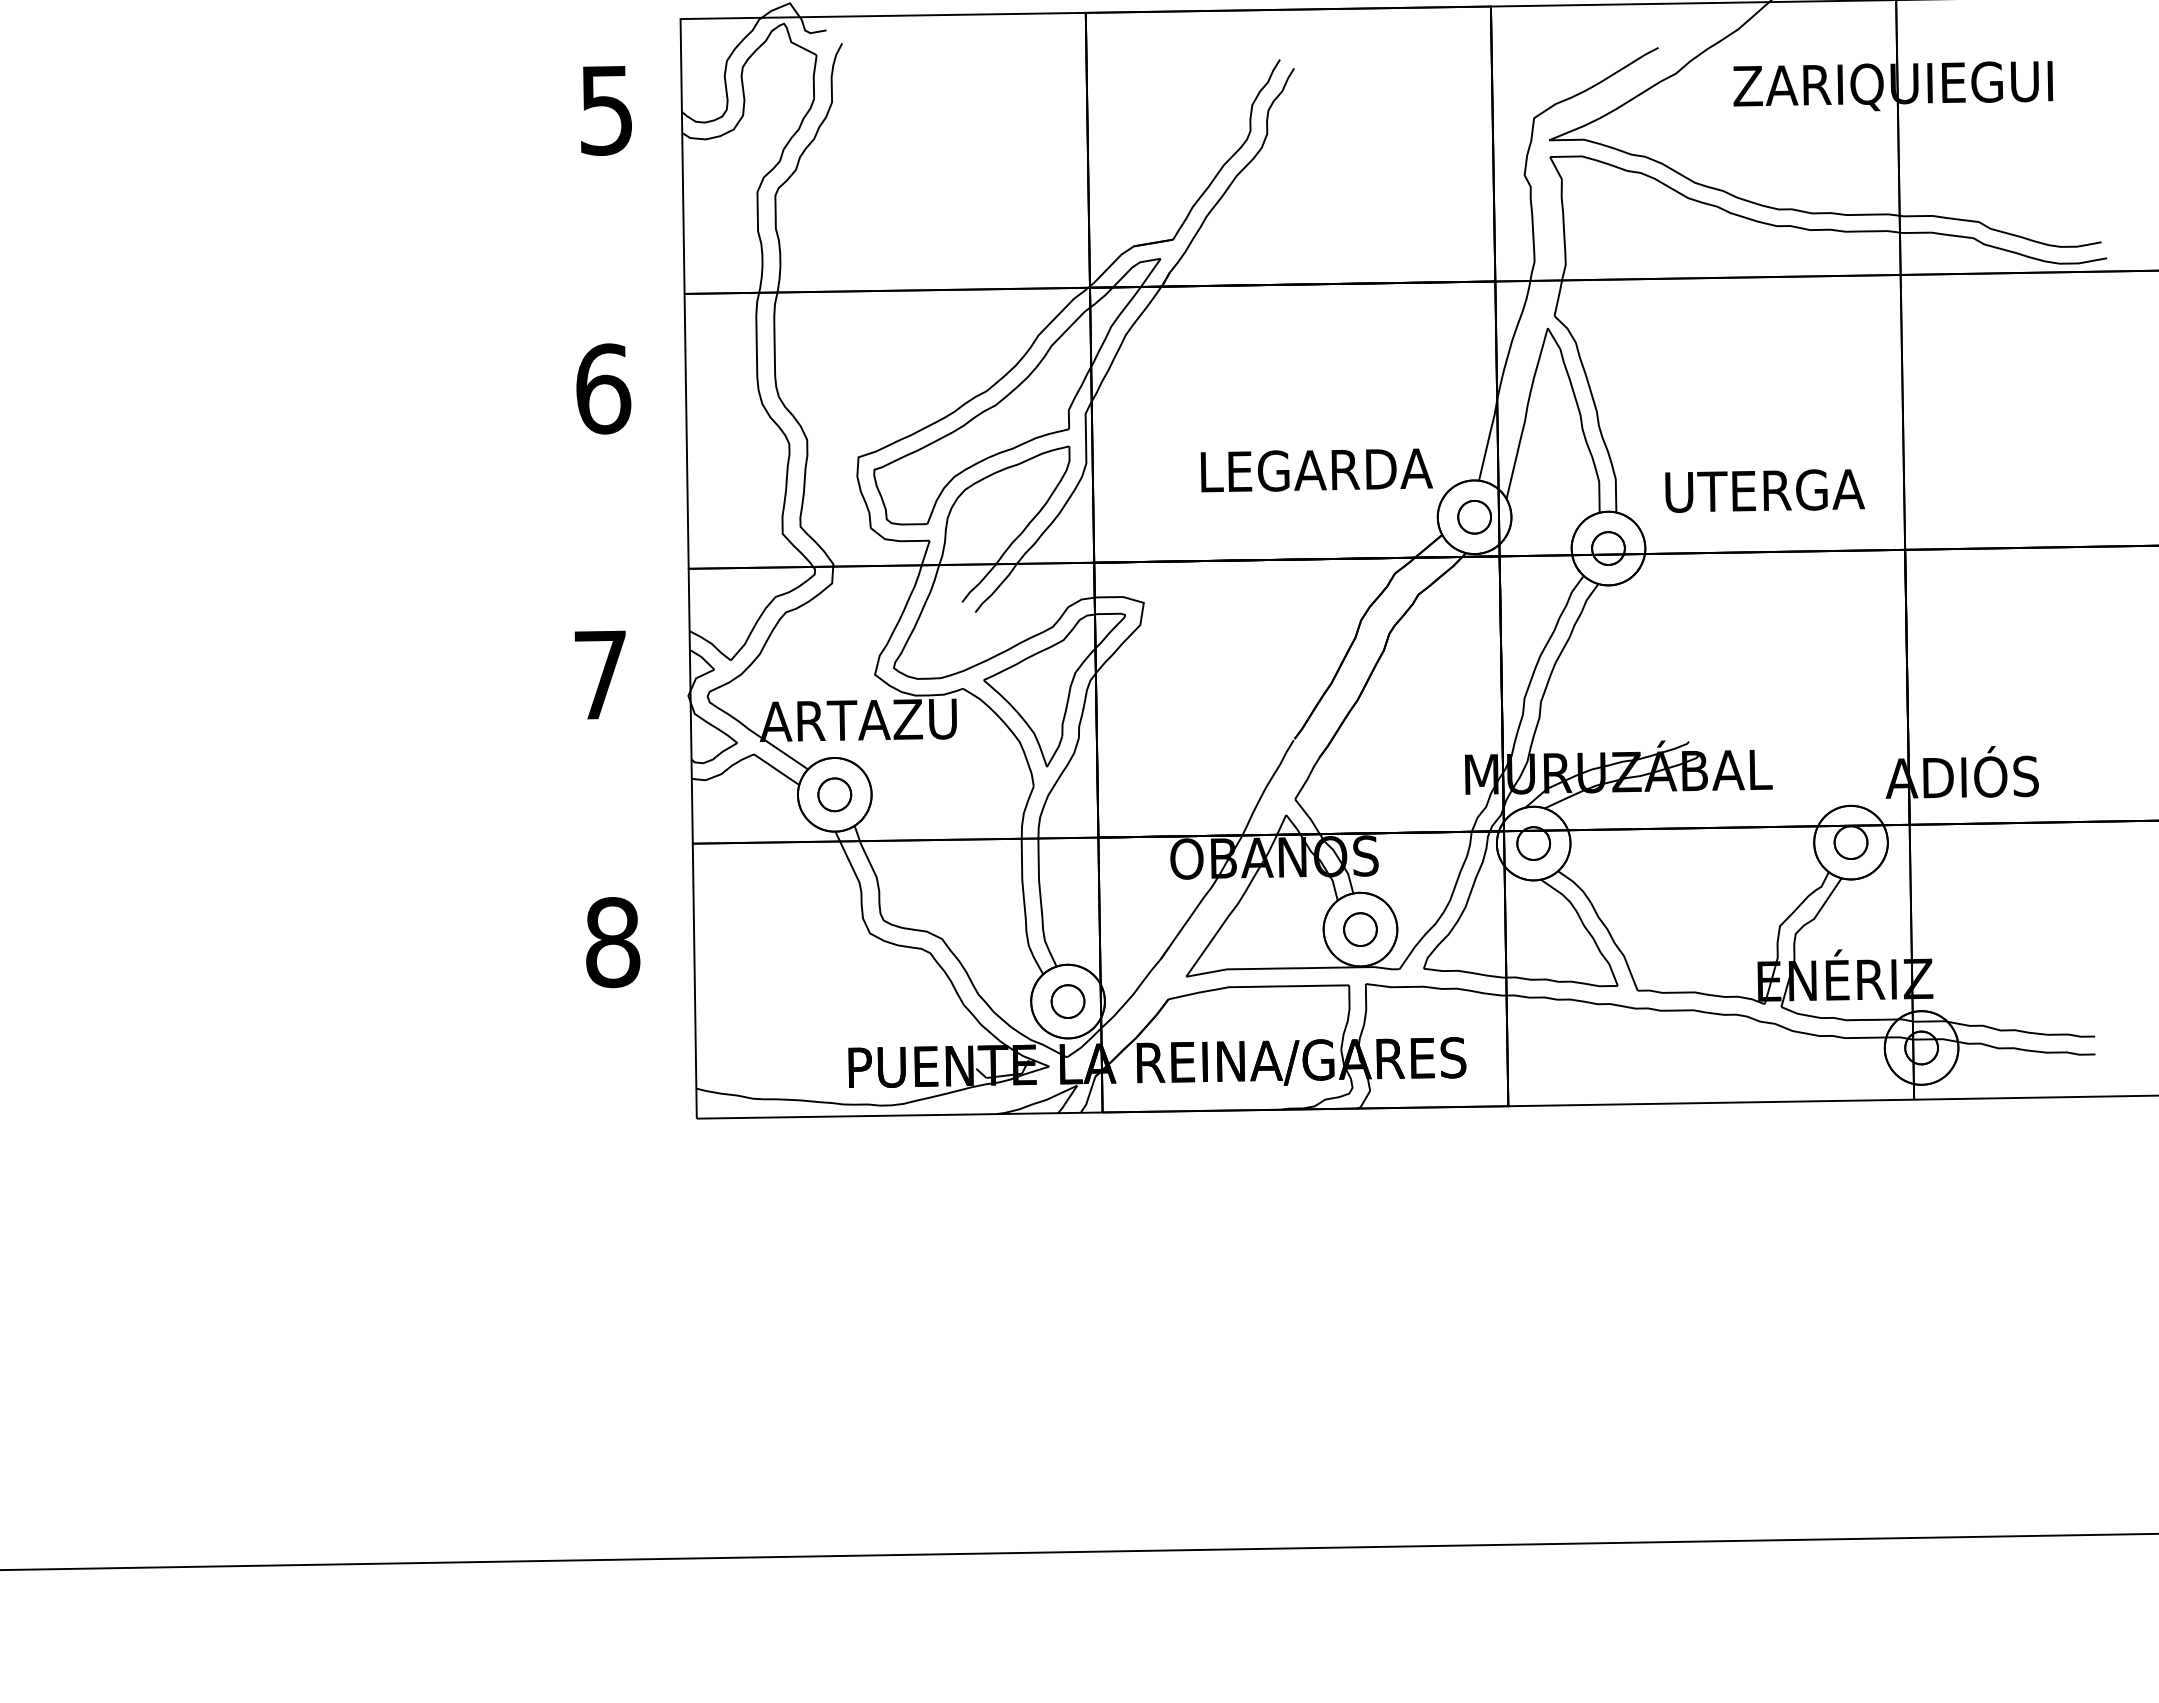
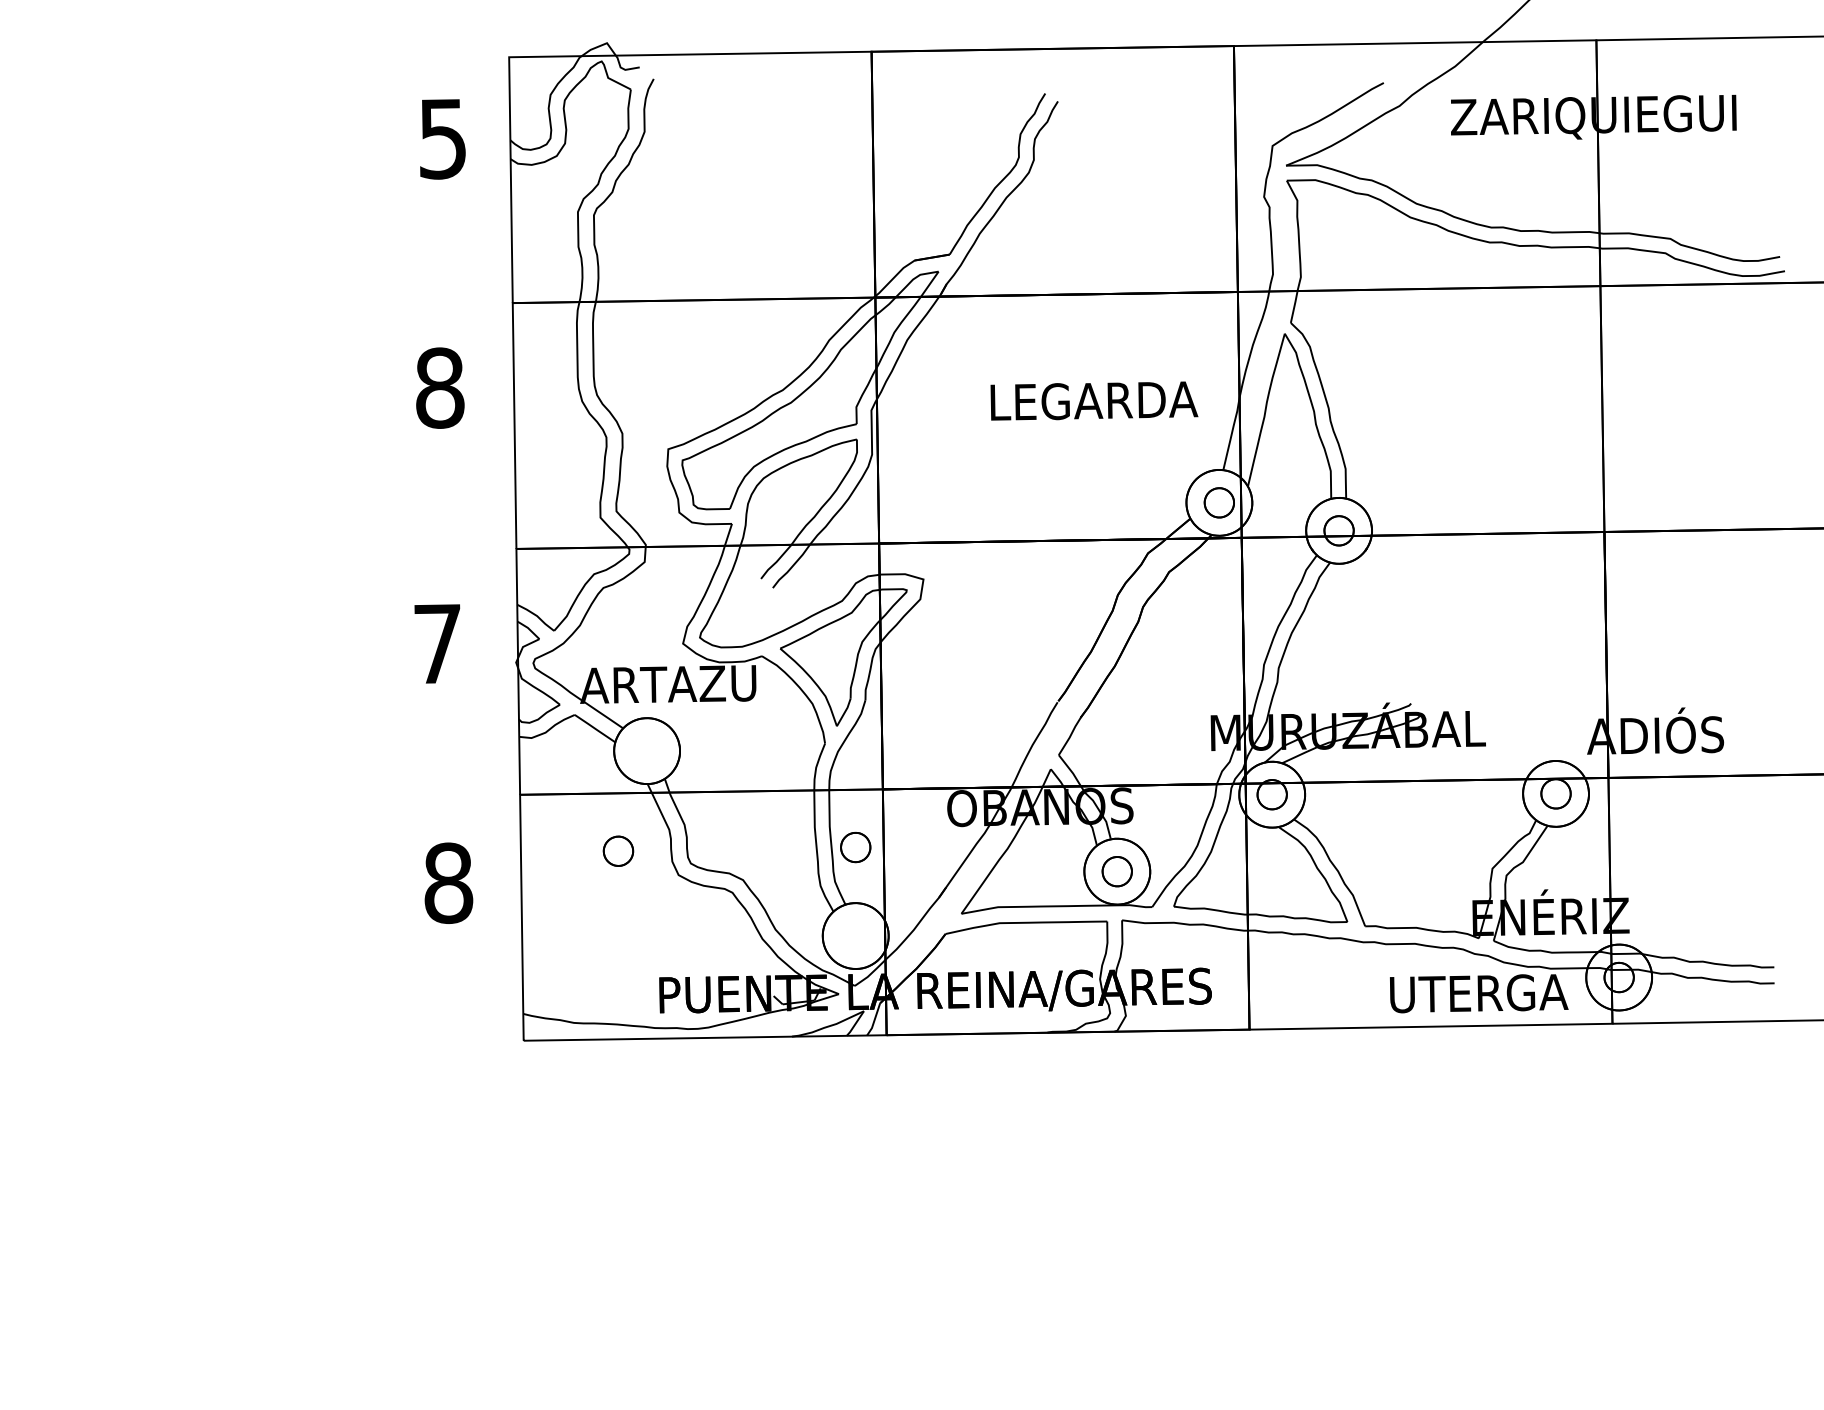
text: (603, 388) -> (440, 387), 6 -> 8
text: (1316, 470) -> (1094, 401), moved
text: (1764, 490) -> (1478, 993), moved
part: (834, 794) -> (618, 850), moved
part: (1067, 1001) -> (855, 847), moved

